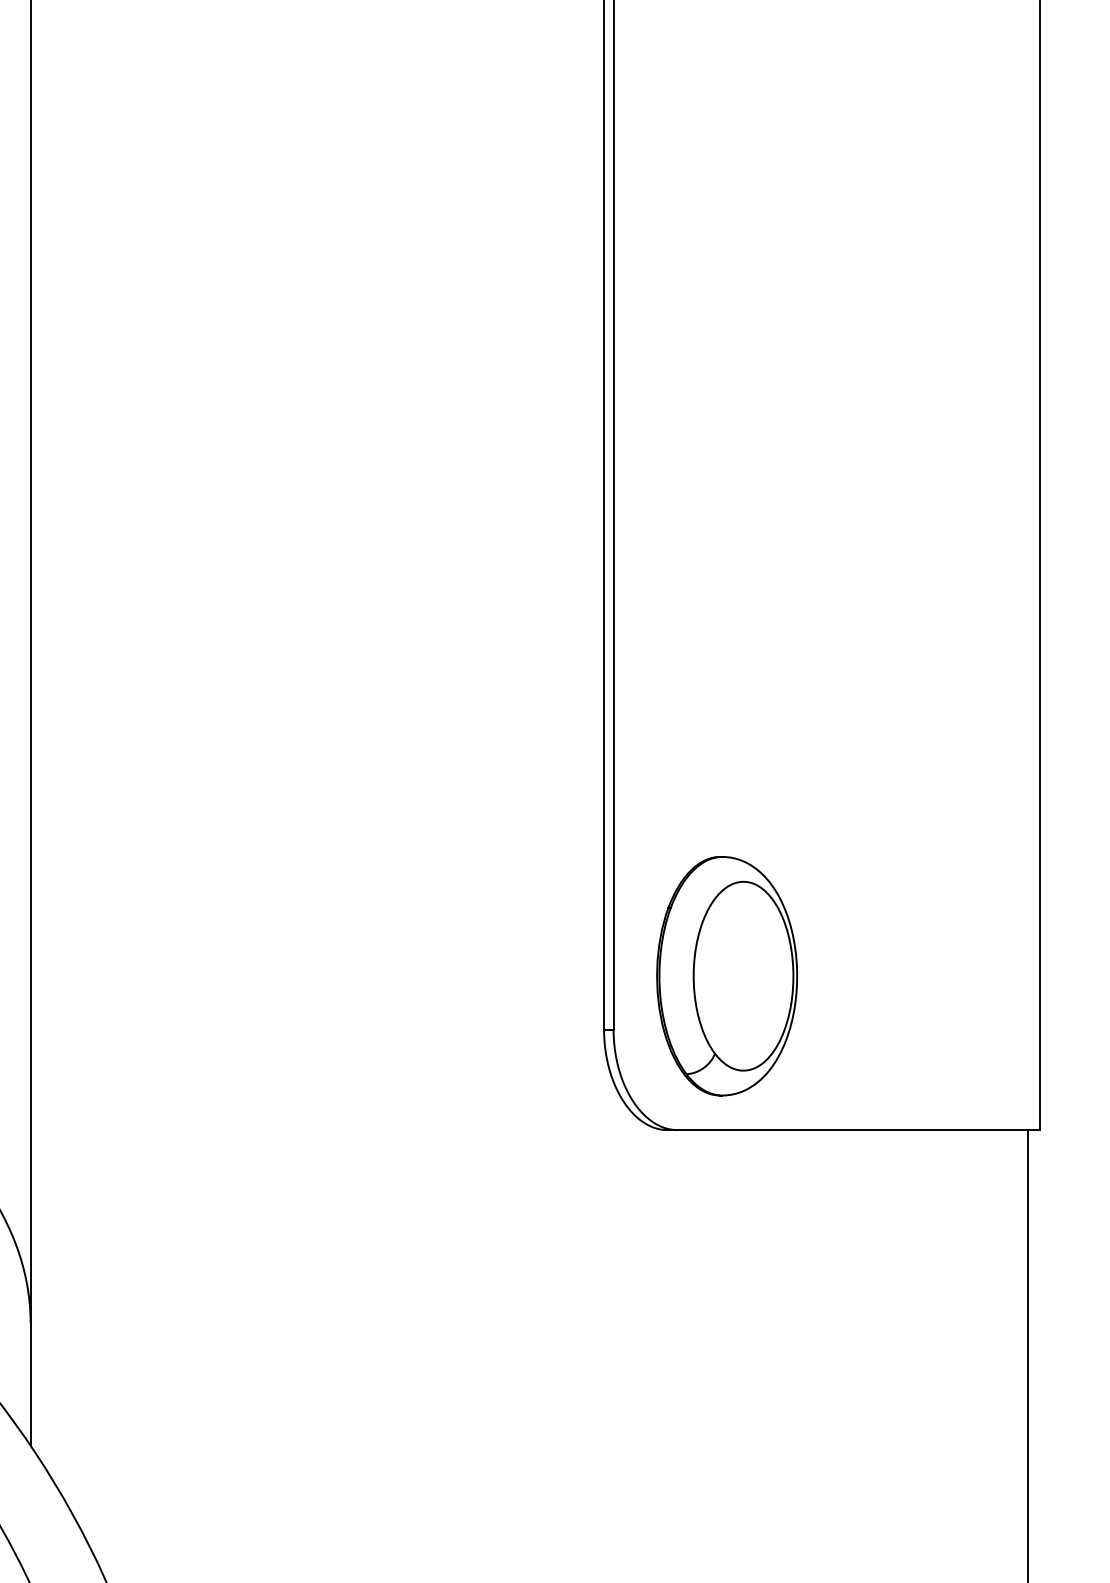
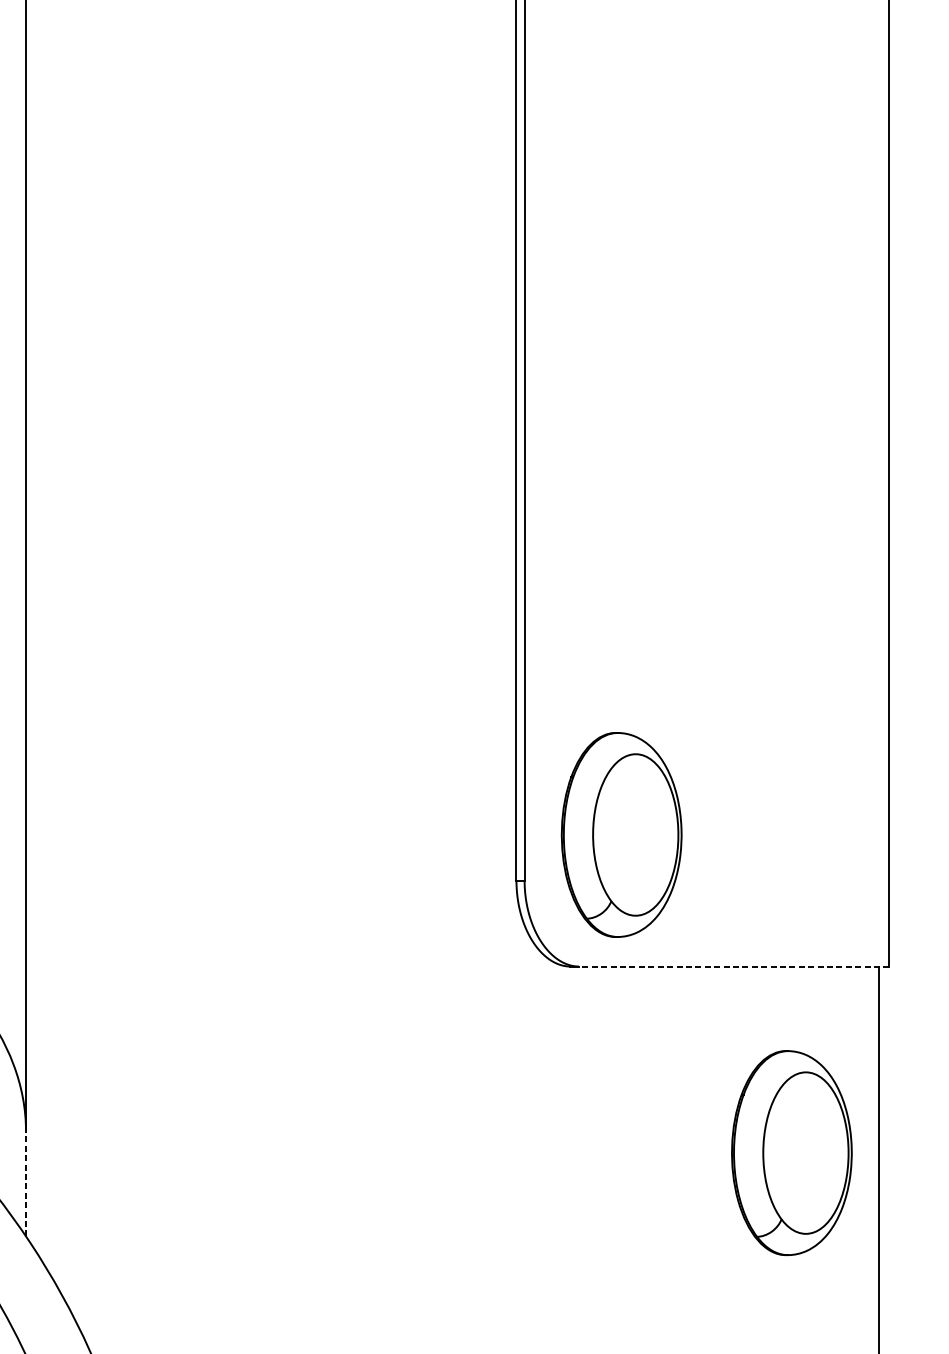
line: (858, 1130) -> (734, 966), solid -> dashed
part: (926, 1348) -> (792, 1153), added
line: (30, 1383) -> (25, 1183), solid -> dashed

